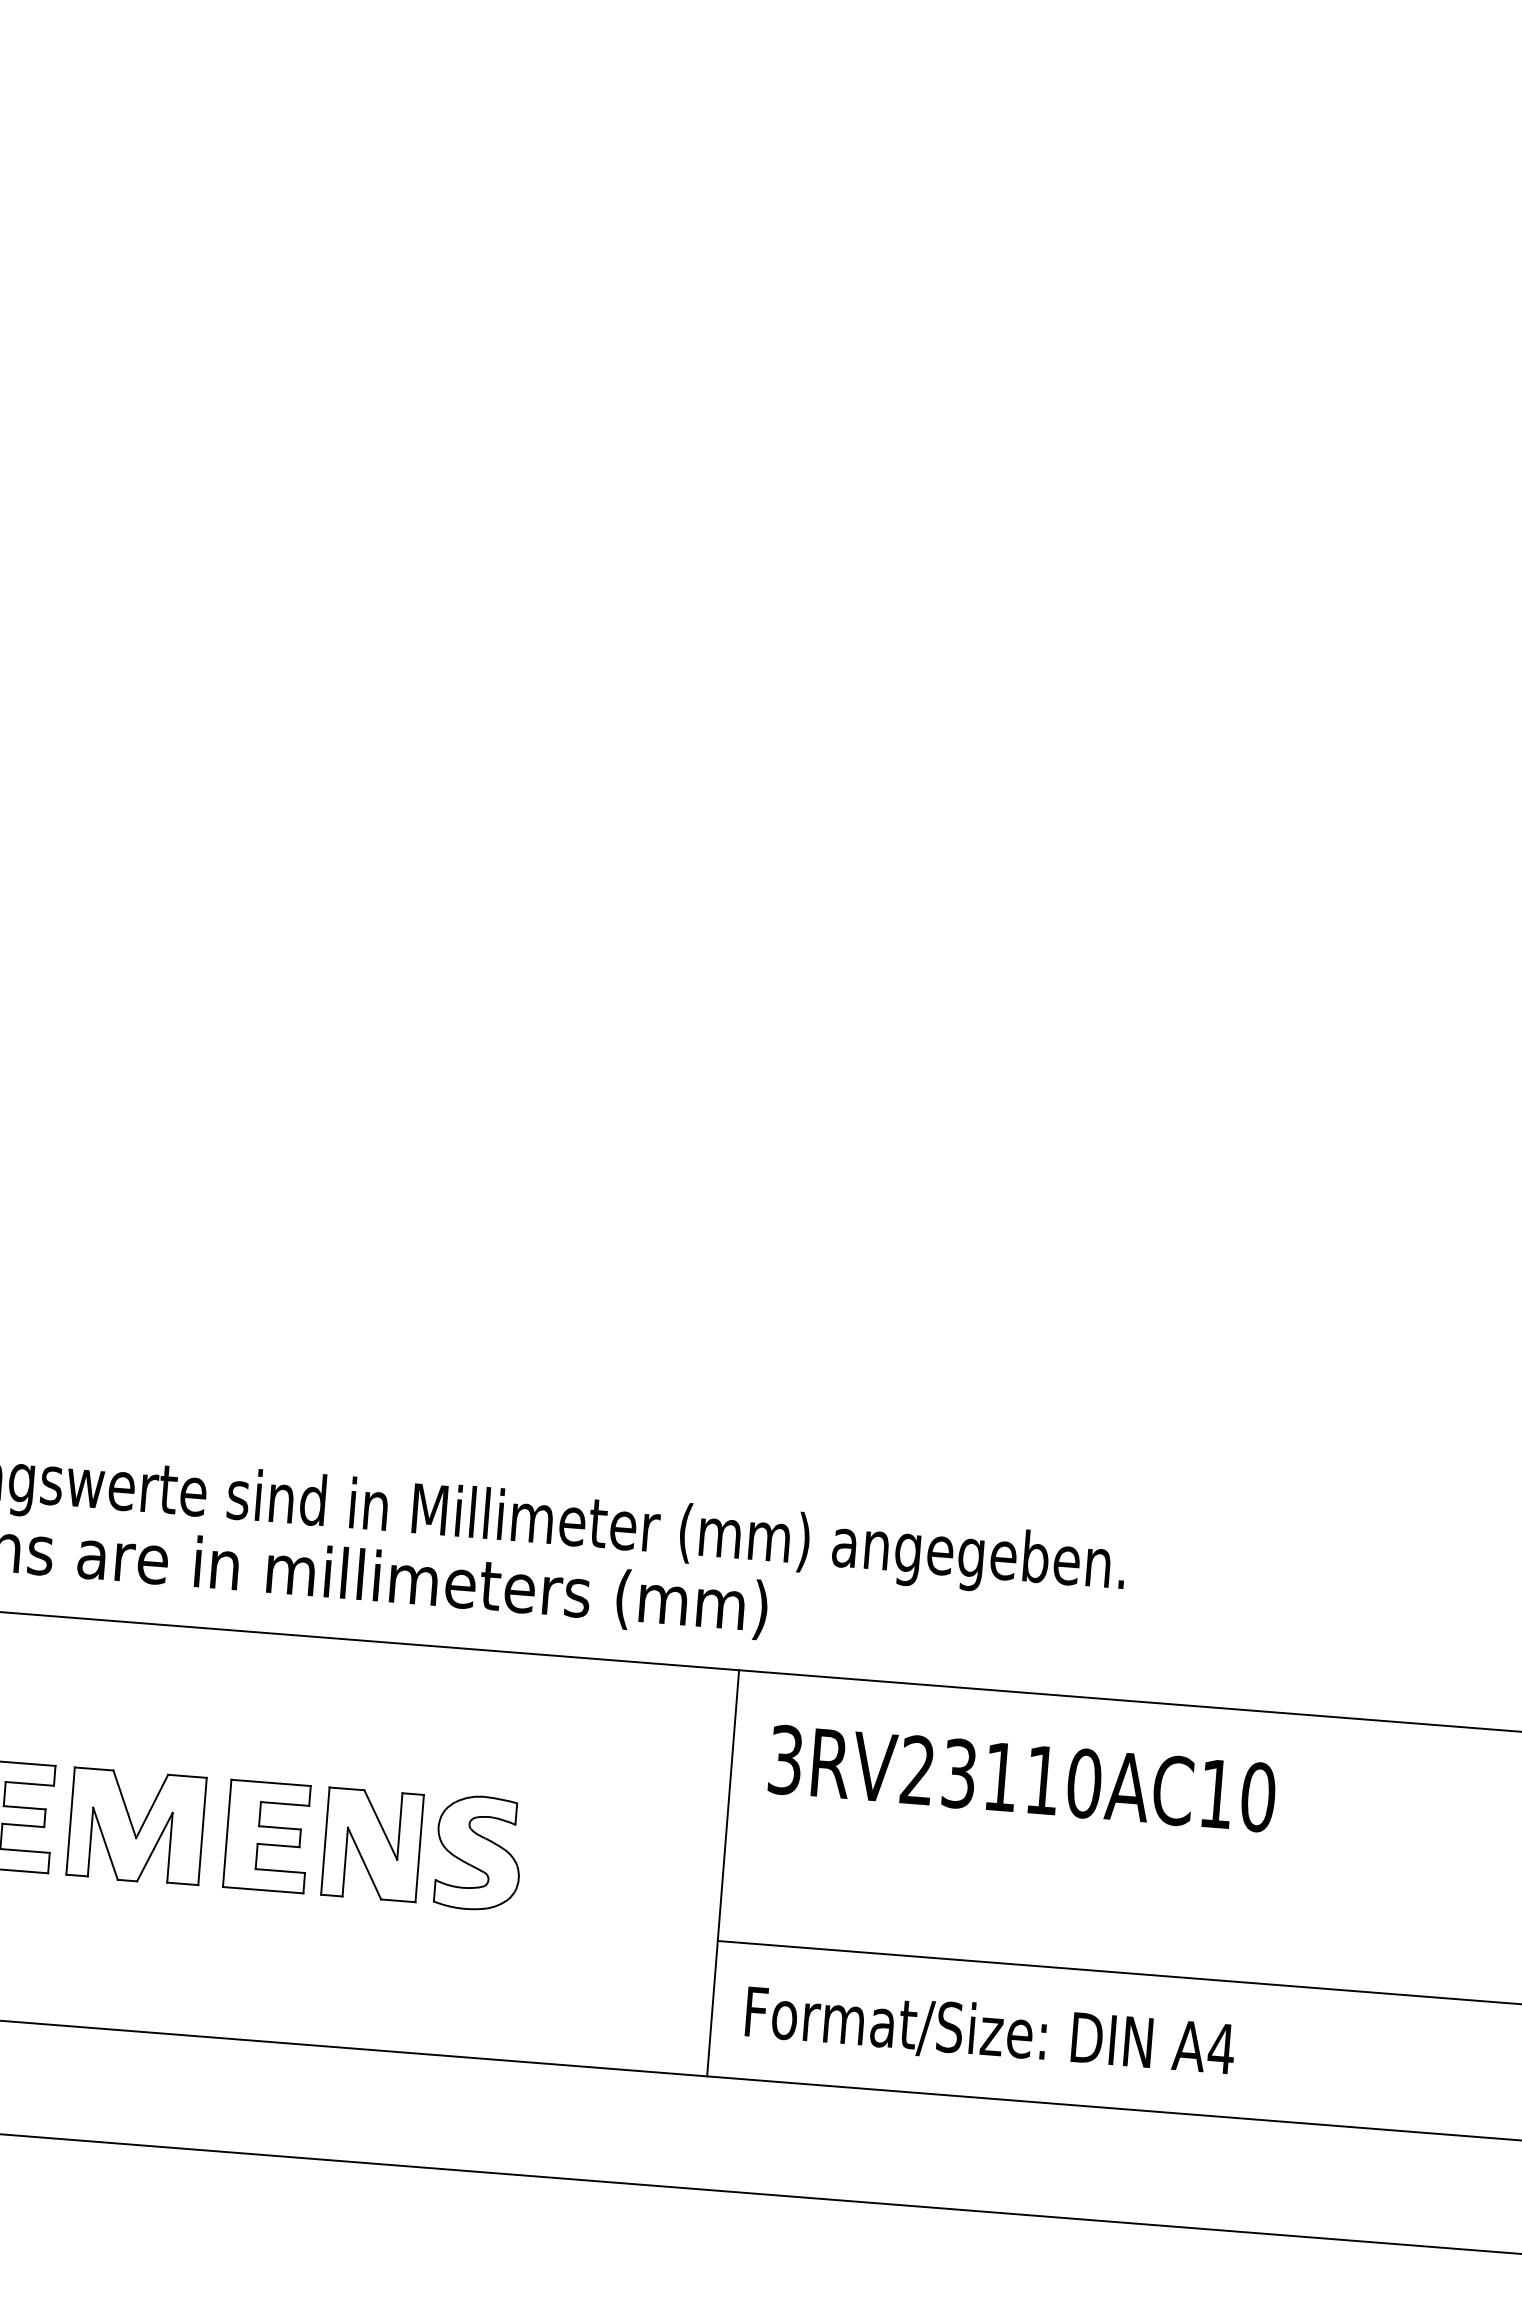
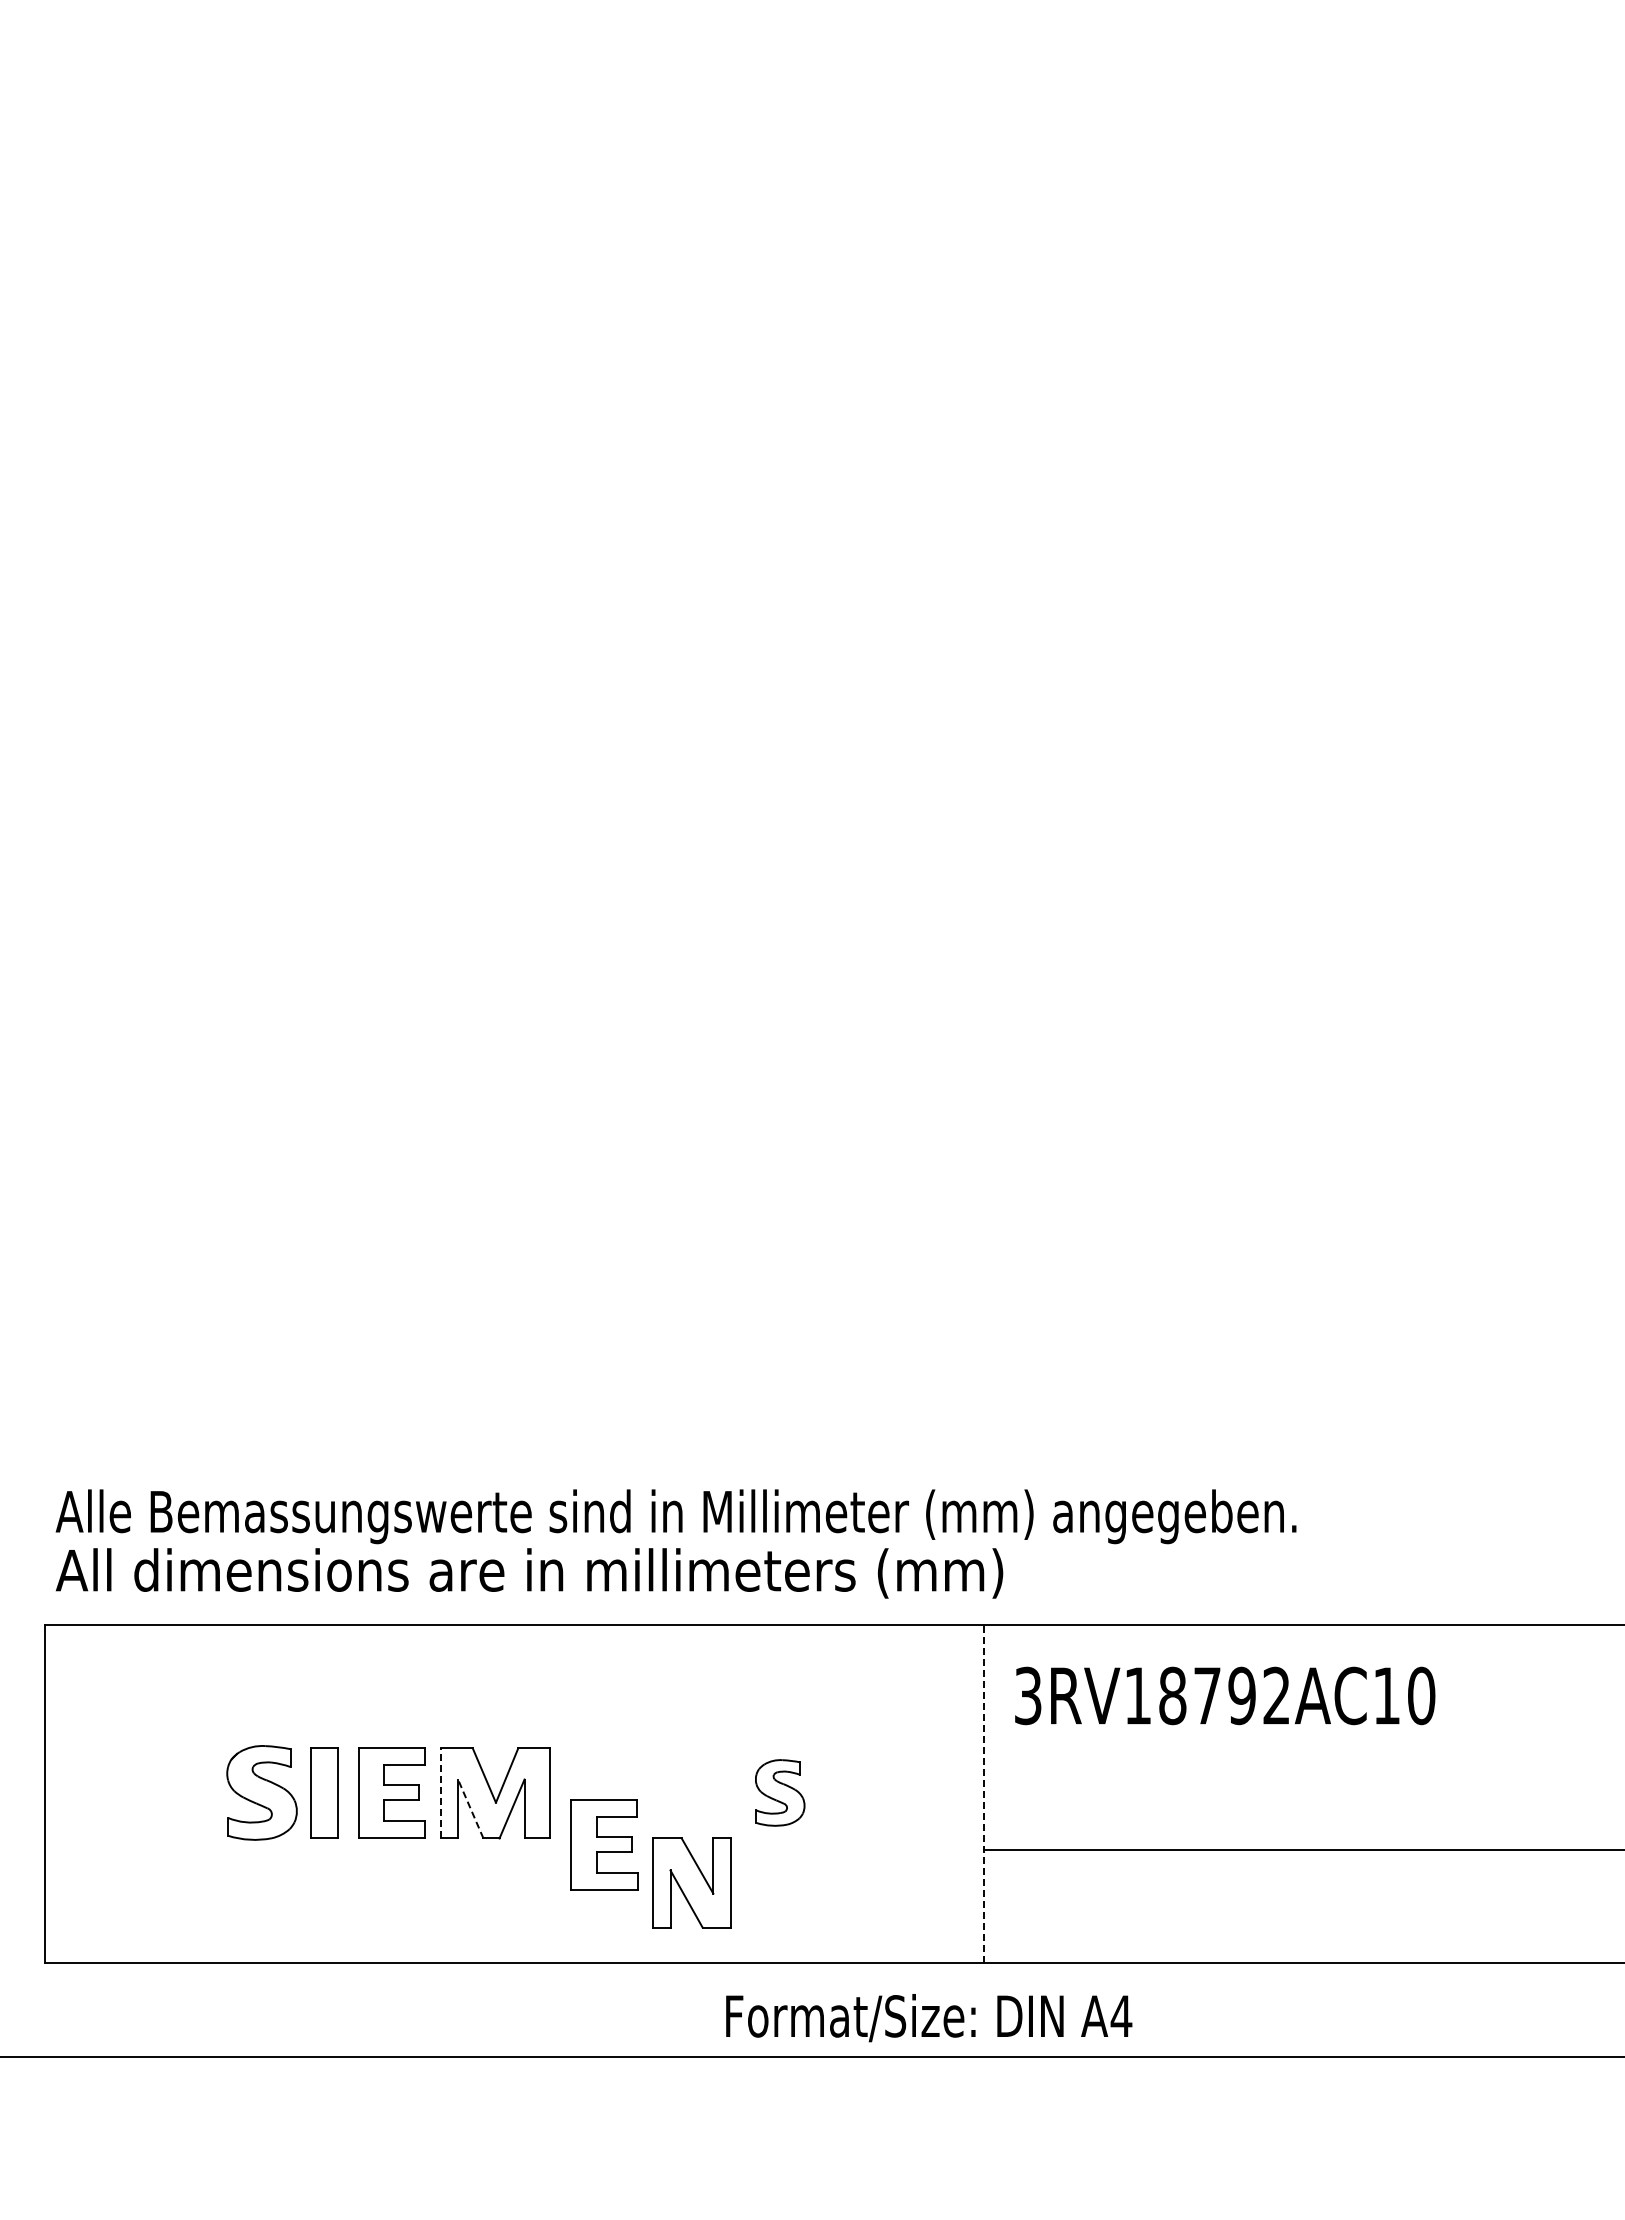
text: (1001, 1776) -> (1207, 1695), 3RV23110AC10 -> 3RV18792AC10
line: (70, 1820) -> (440, 1792), solid -> dashed
part: (267, 1836) -> (604, 1844), moved
line: (104, 1843) -> (470, 1809), solid -> dashed
part: (372, 1844) -> (691, 1882), moved
part: (477, 1852) -> (779, 1792), size x0.7
line: (722, 1873) -> (983, 1793), solid -> dashed
text: (990, 2033) -> (929, 2018), moved

